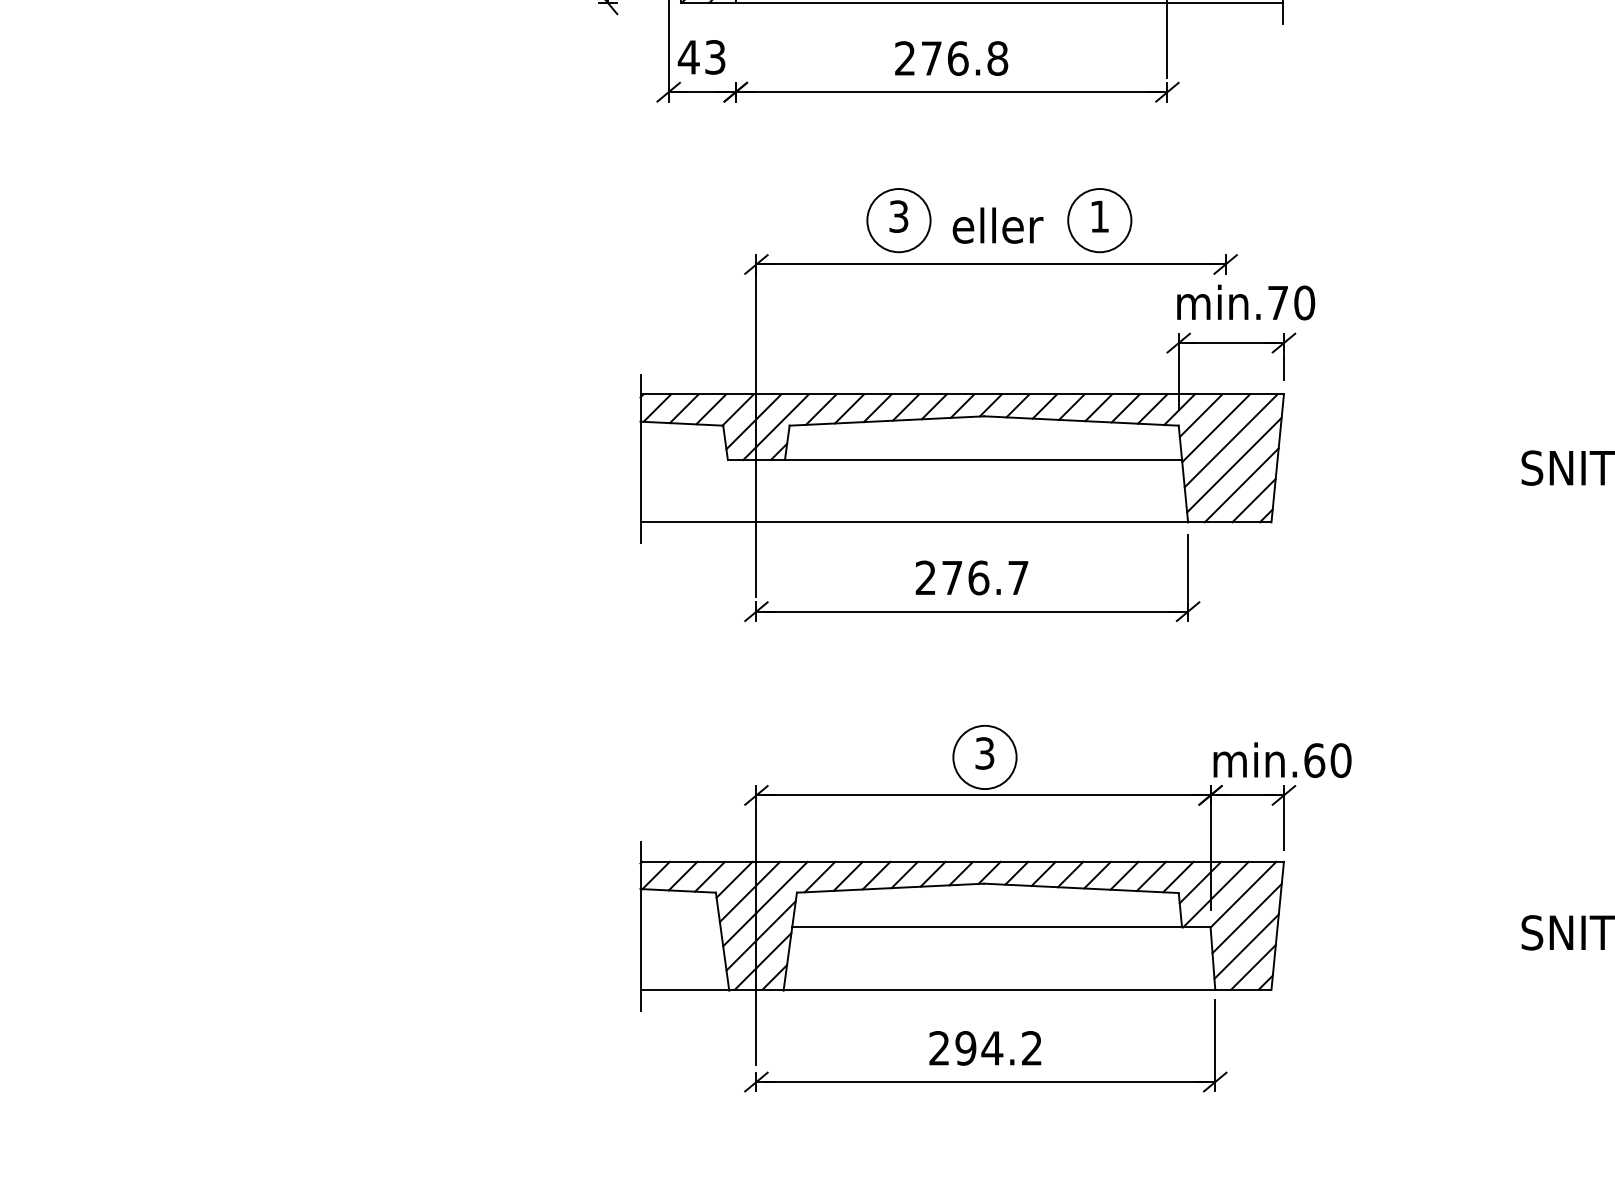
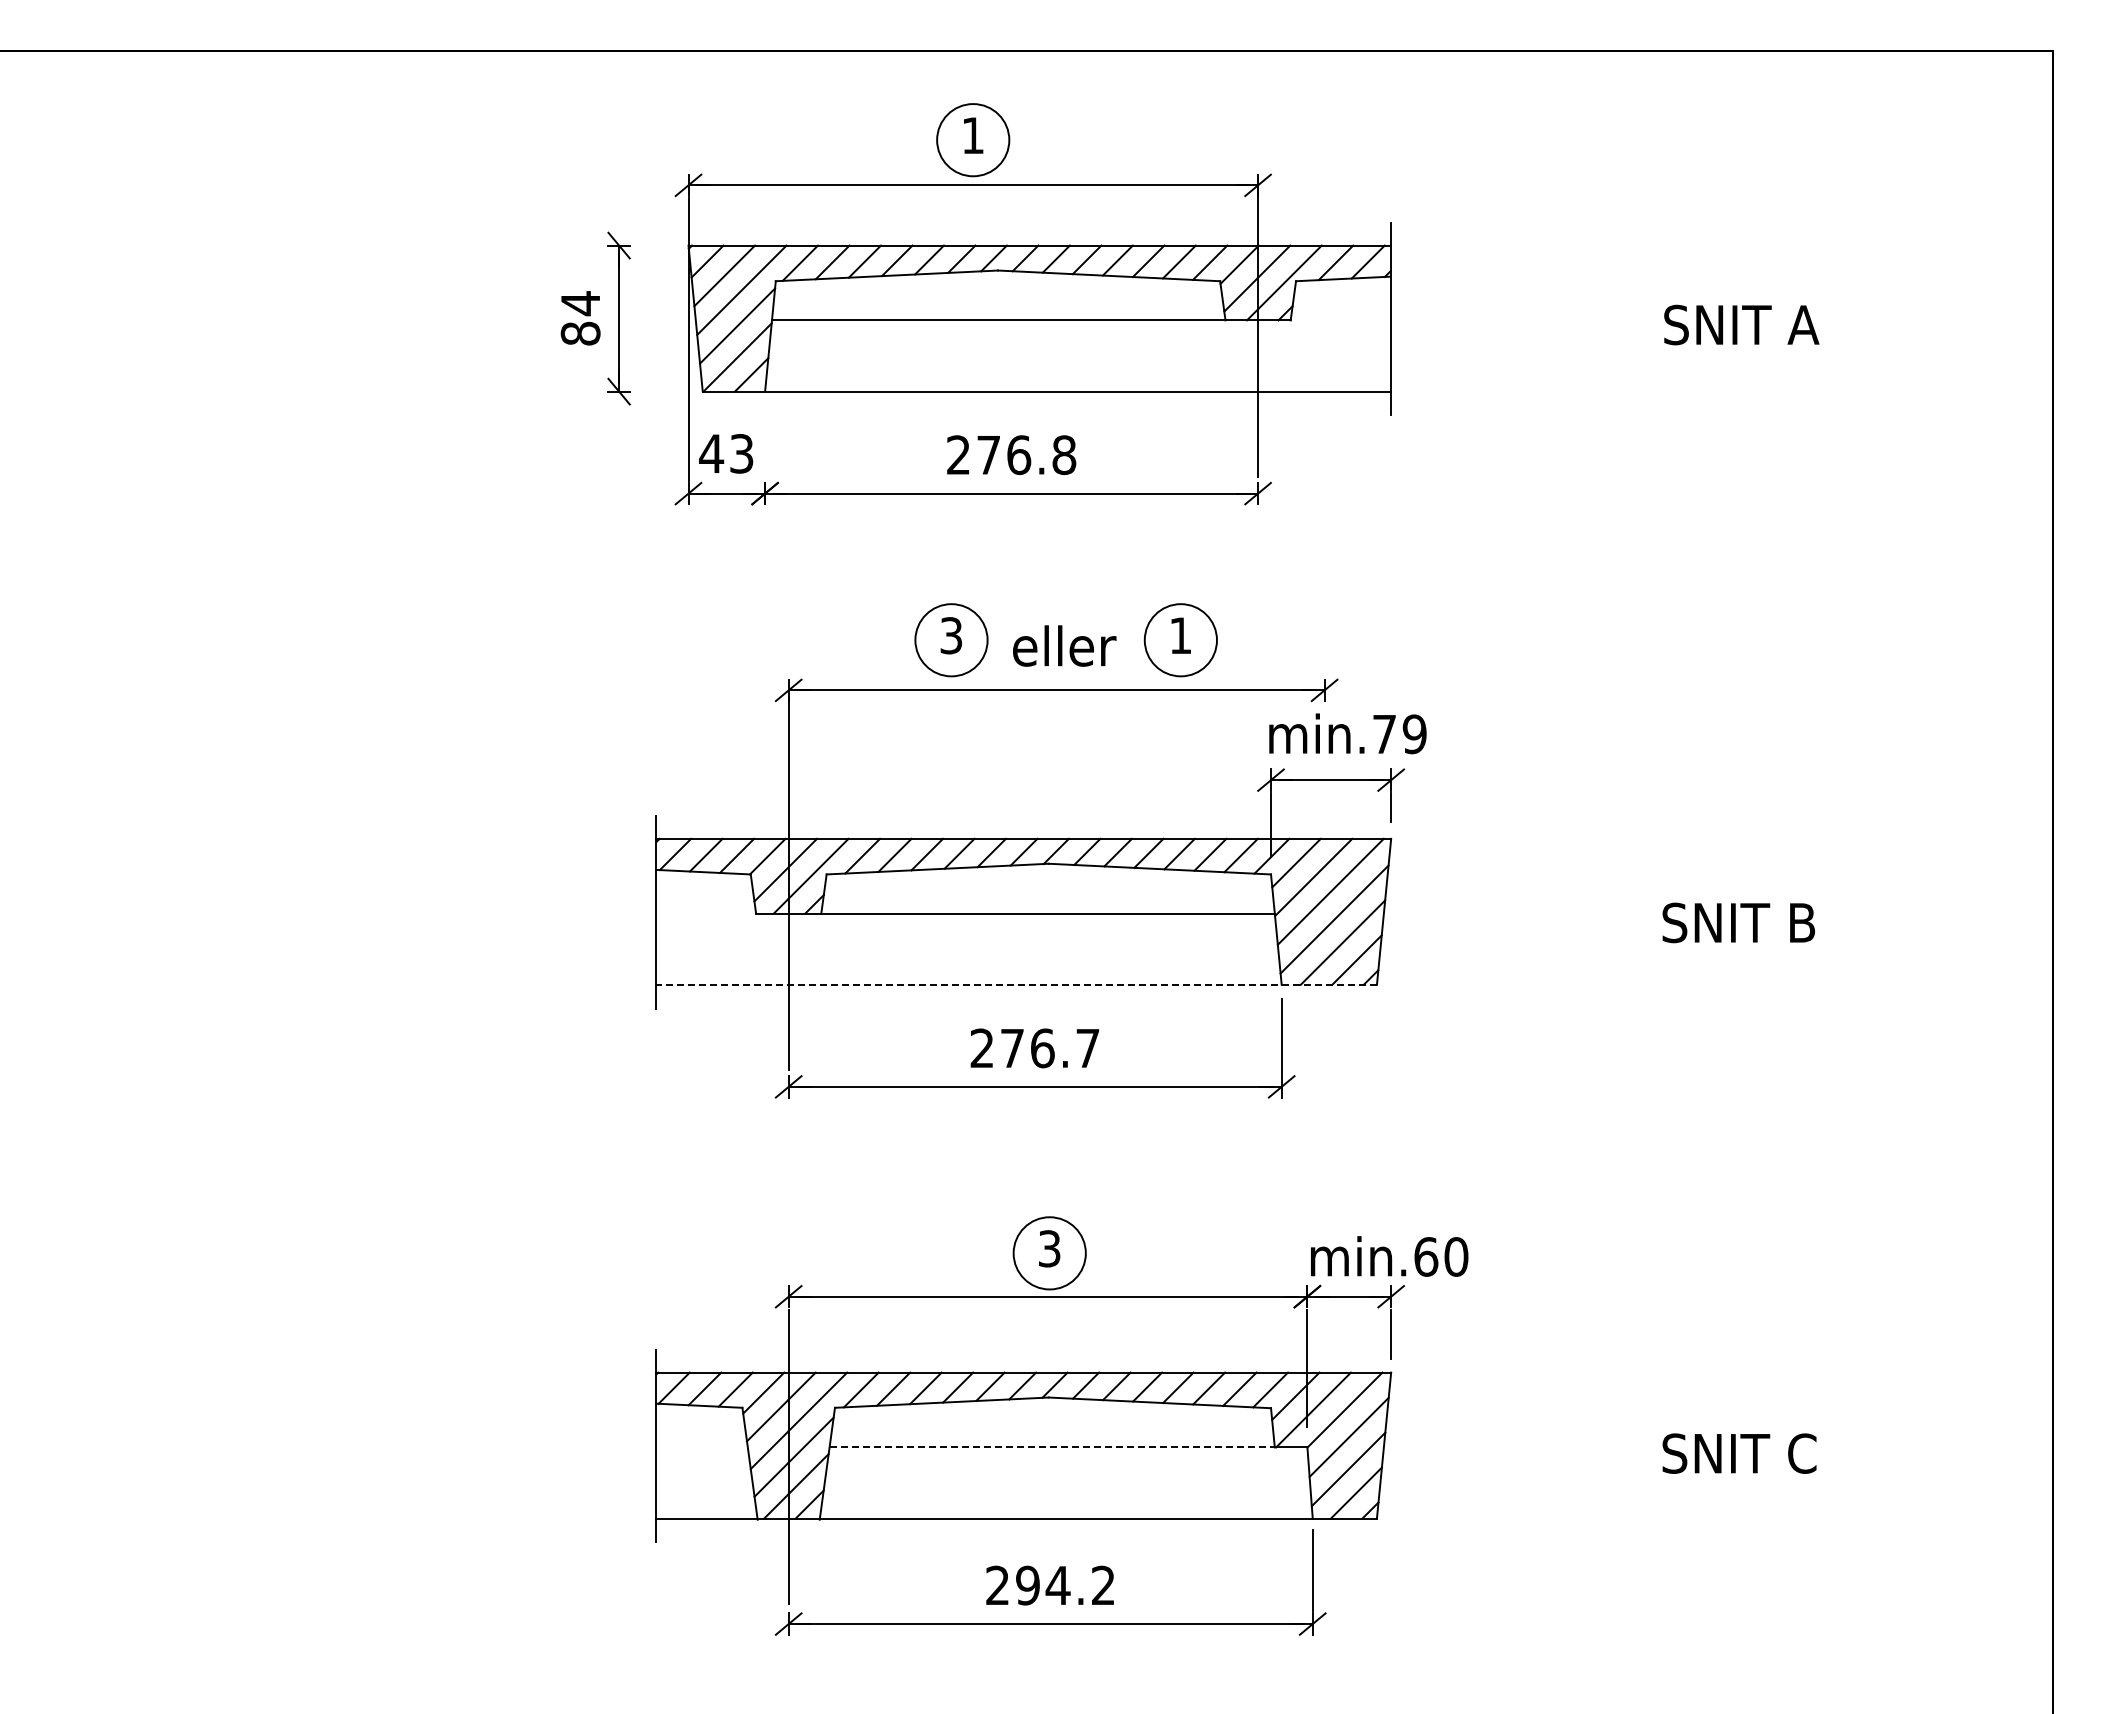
text: (1304, 303) -> (1414, 734), min.70 -> min.79
line: (955, 522) -> (1016, 984), solid -> dashed
line: (987, 927) -> (1052, 1447), solid -> dashed

